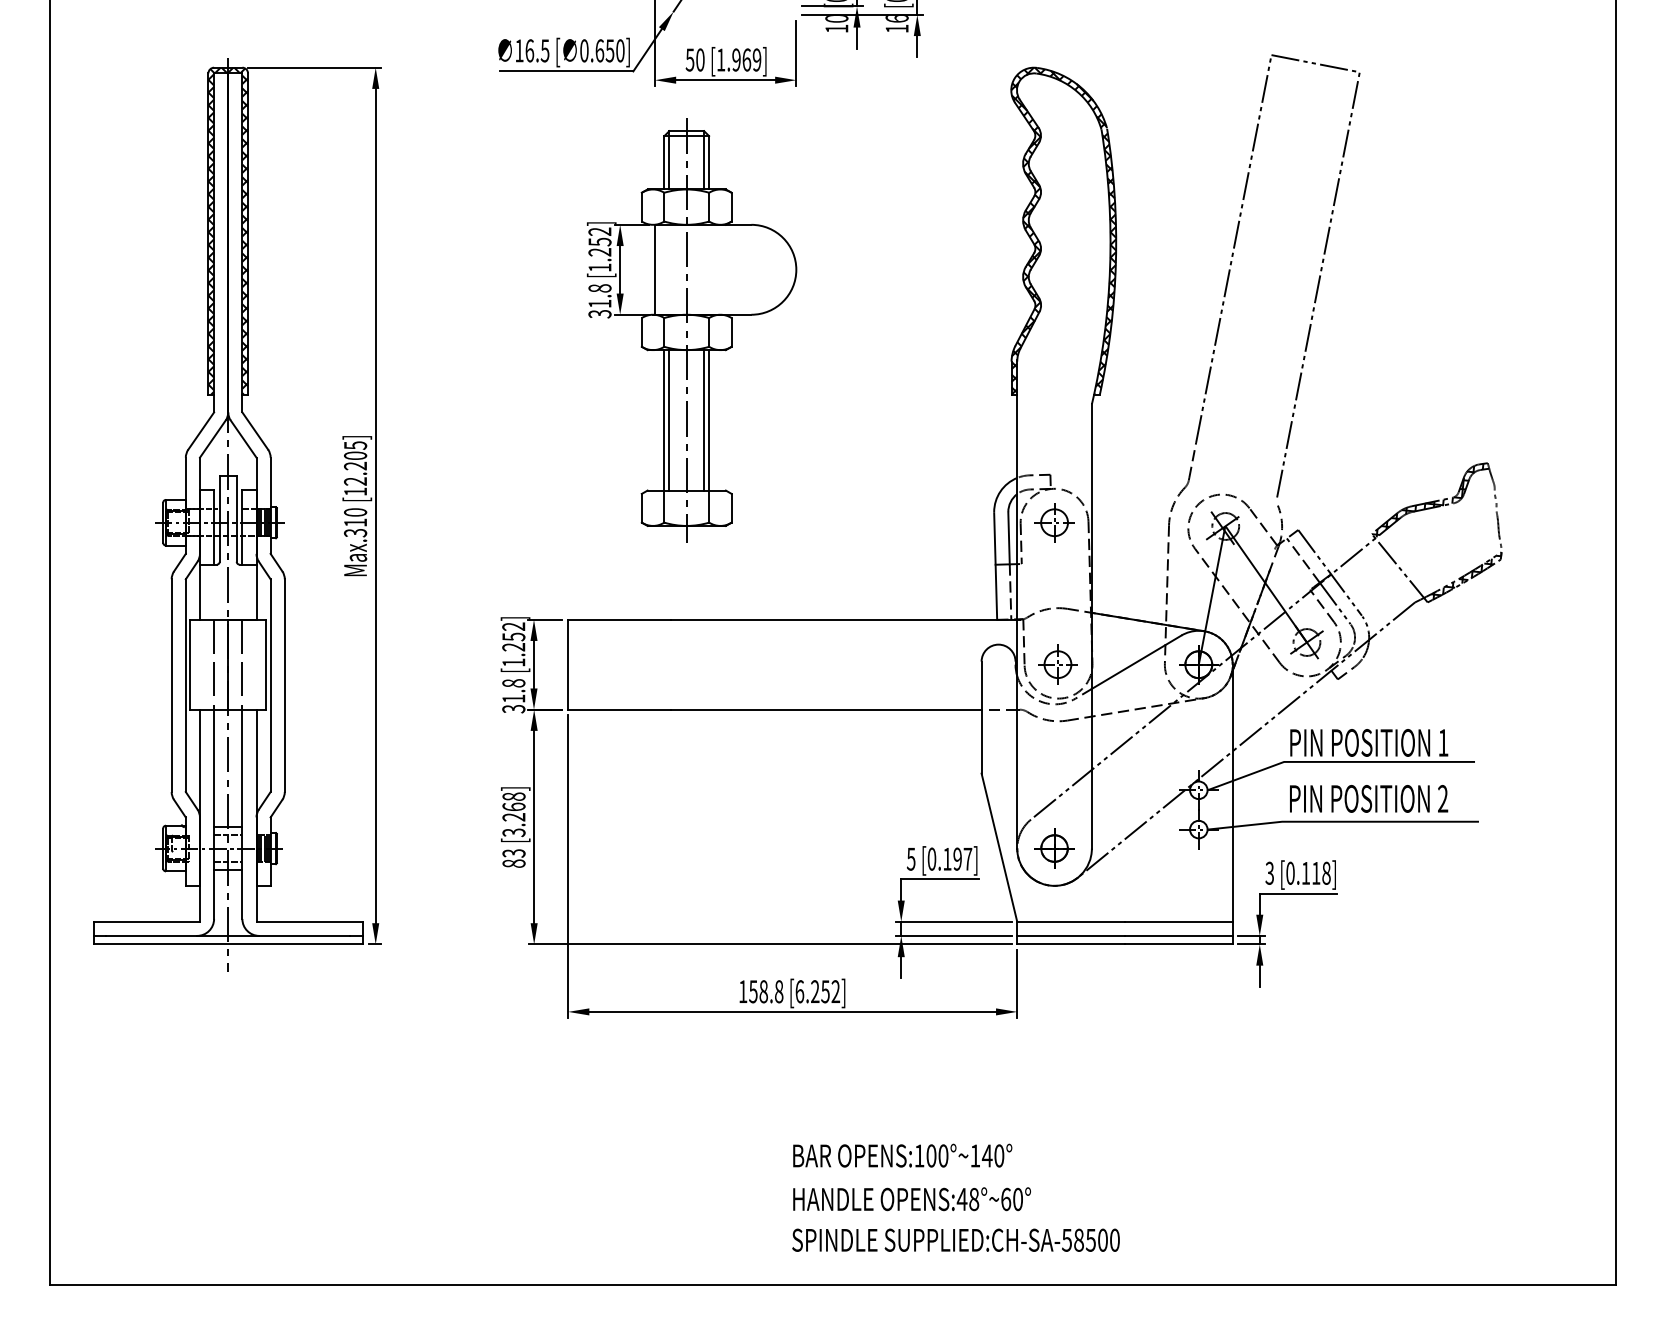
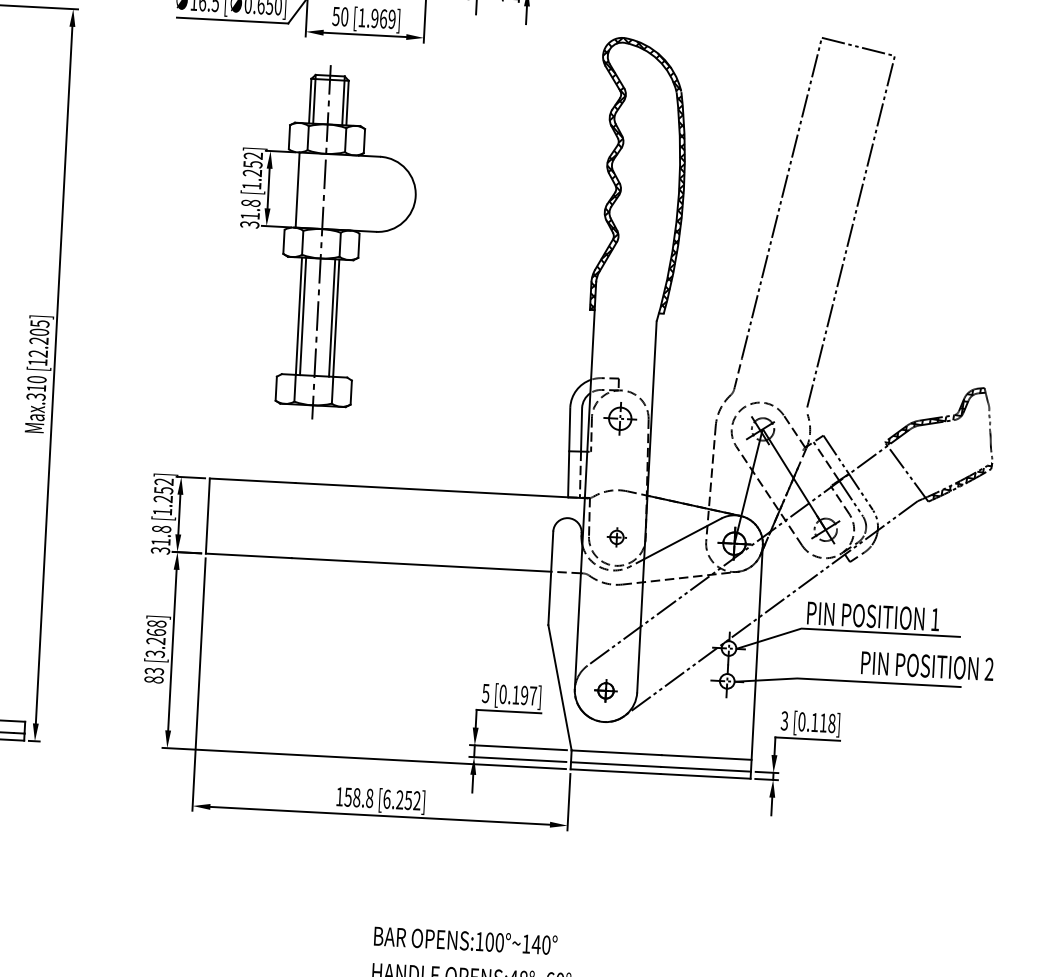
part: (1057, 664) -> (616, 537), size x0.6
text: (1369, 798) -> (927, 665), moved
part: (1054, 848) -> (605, 690), size x0.7

